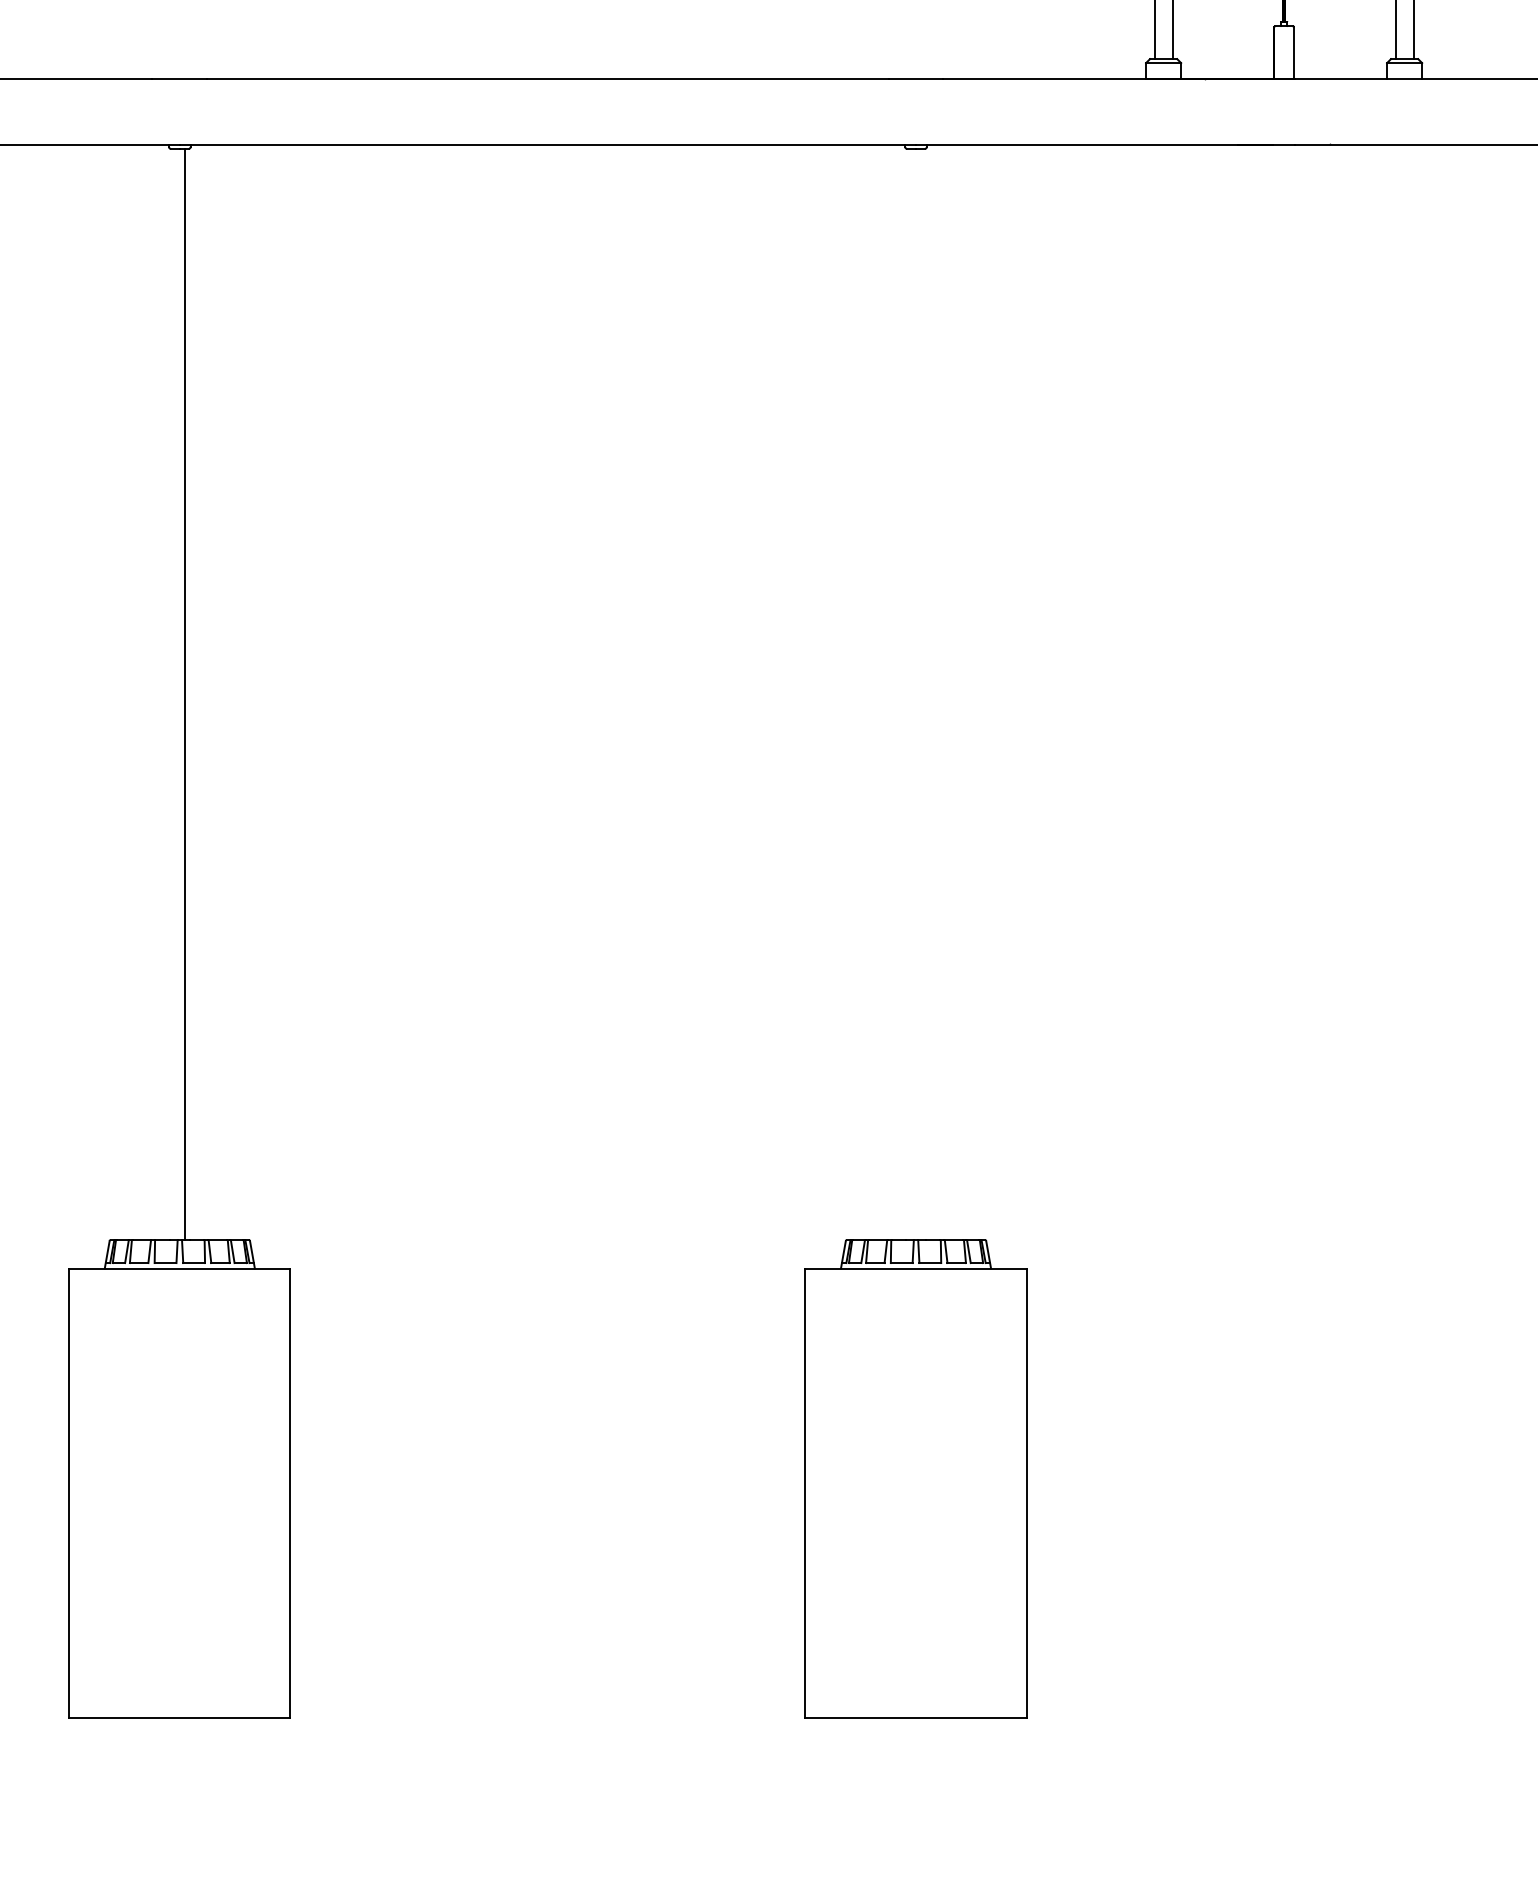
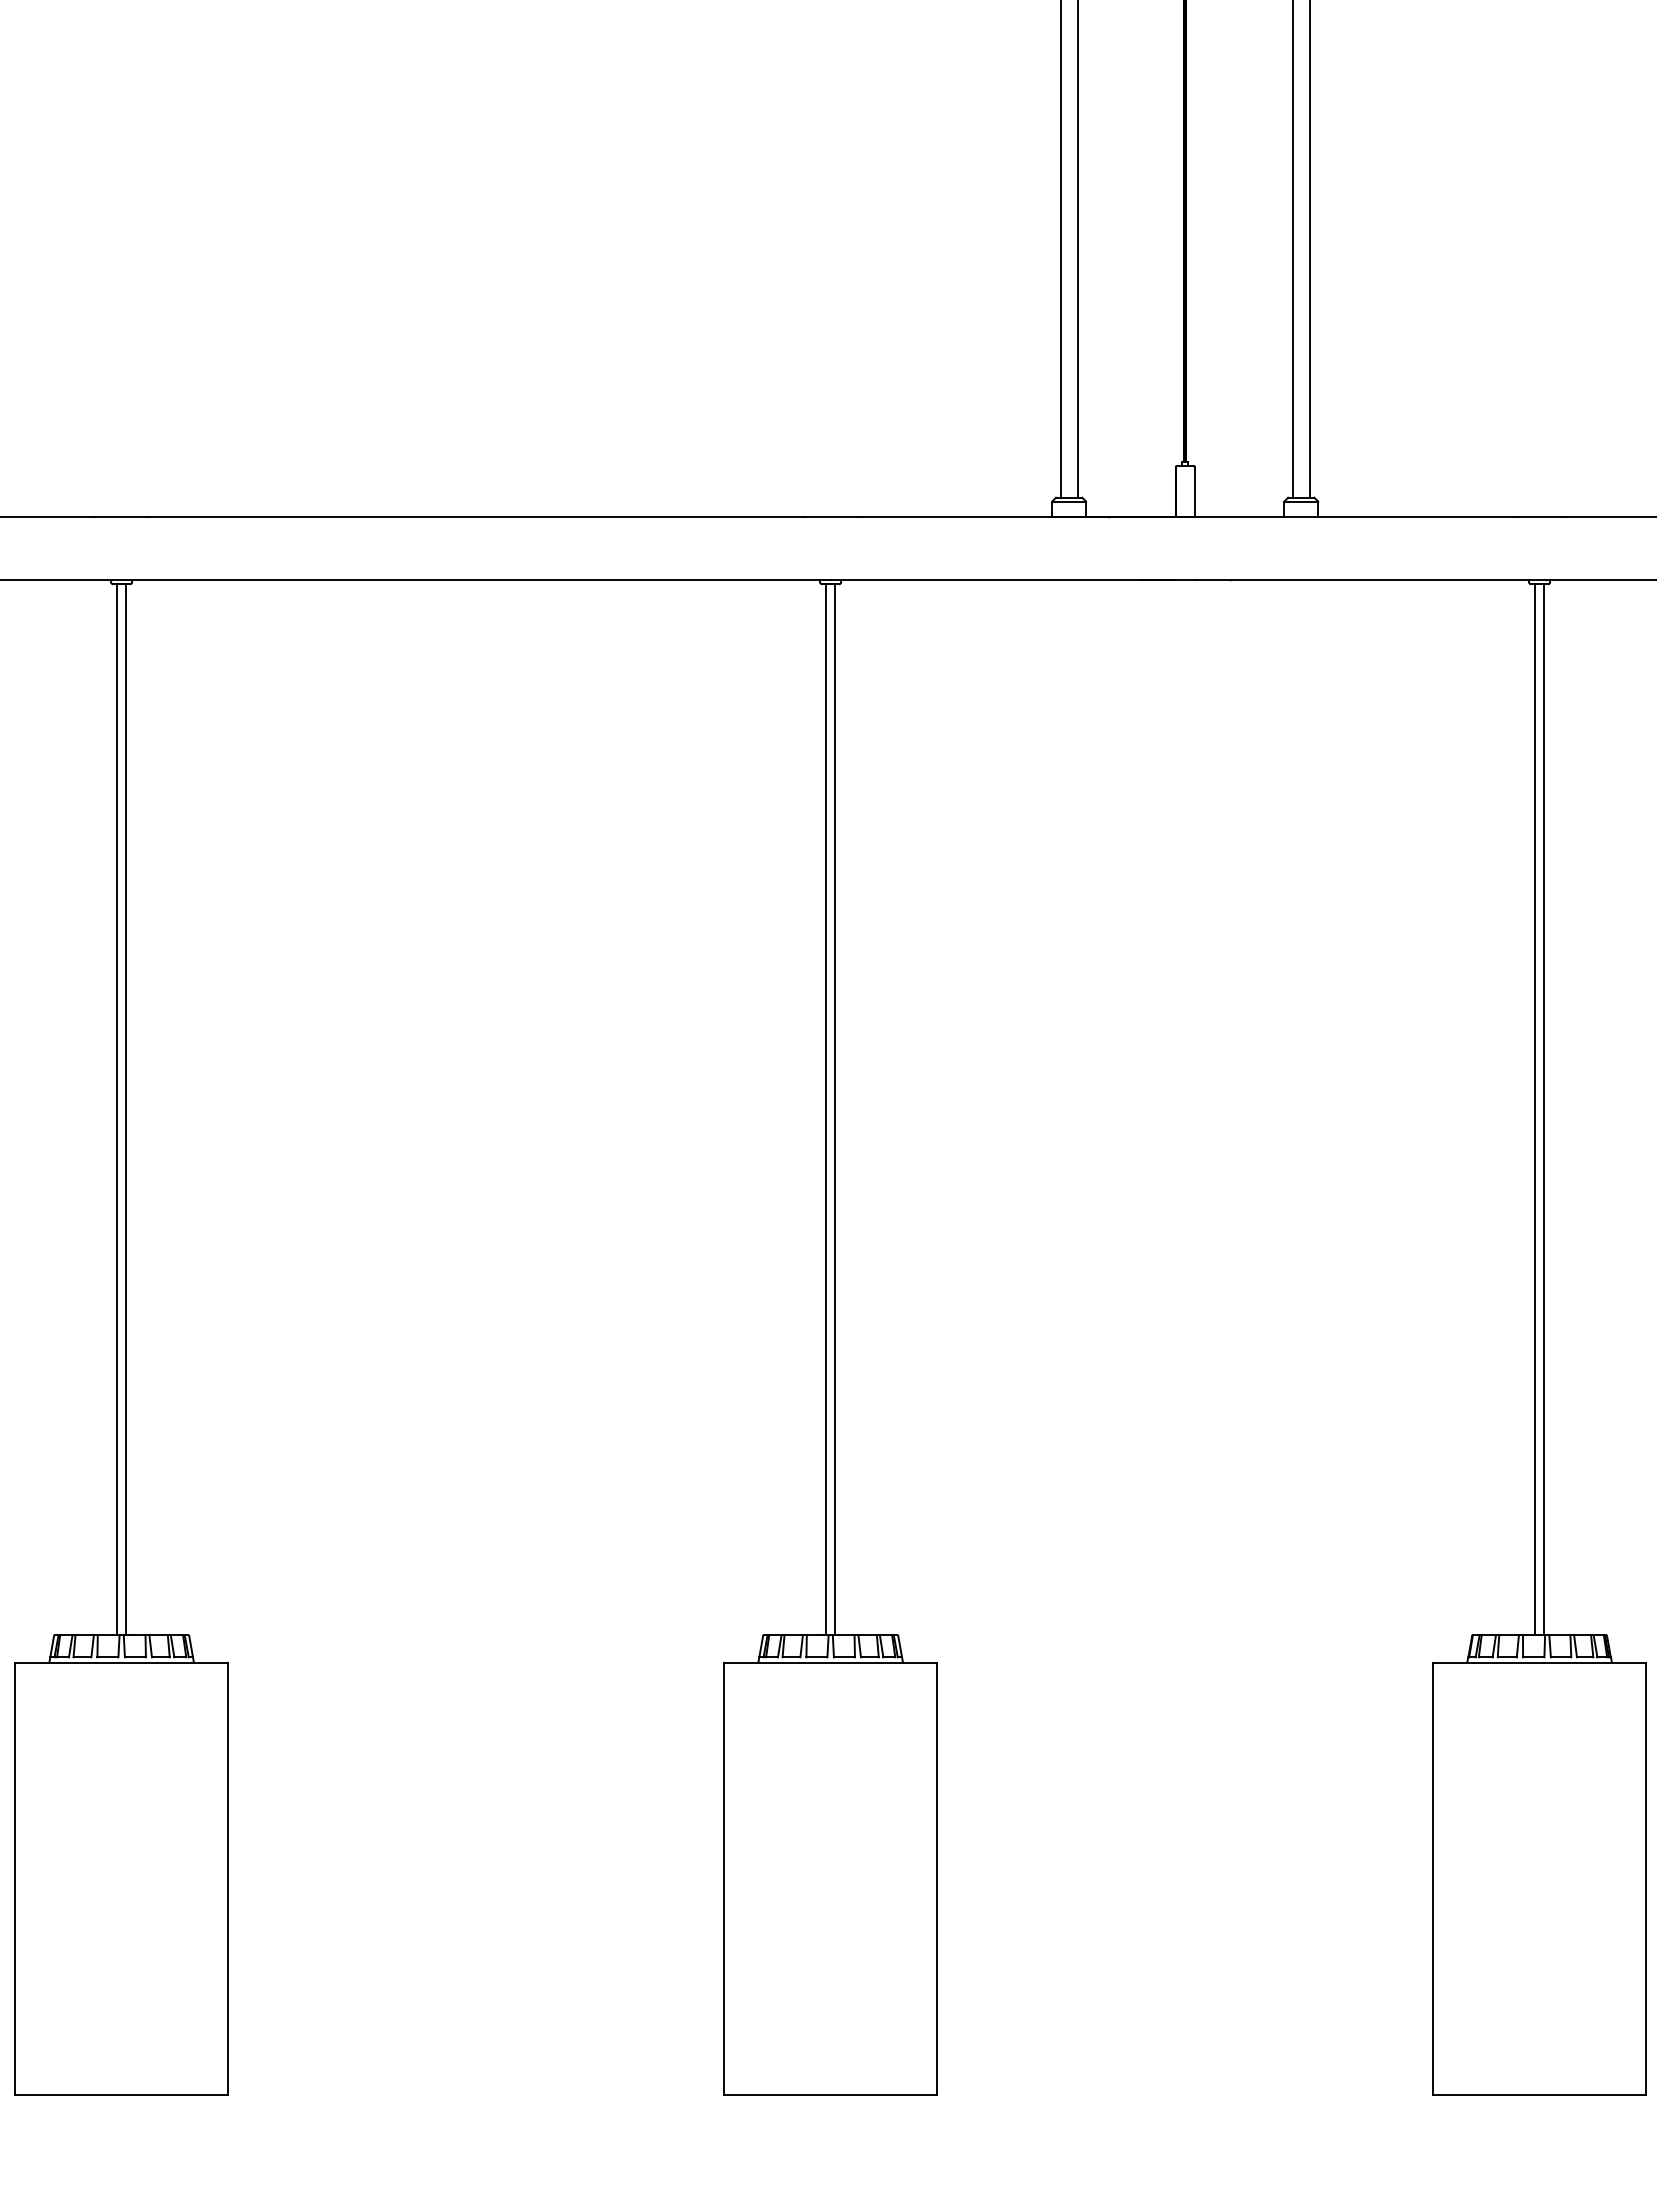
line: (175, 694) -> (117, 1109), added
line: (911, 694) -> (826, 1109), added
line: (921, 694) -> (835, 1109), added

